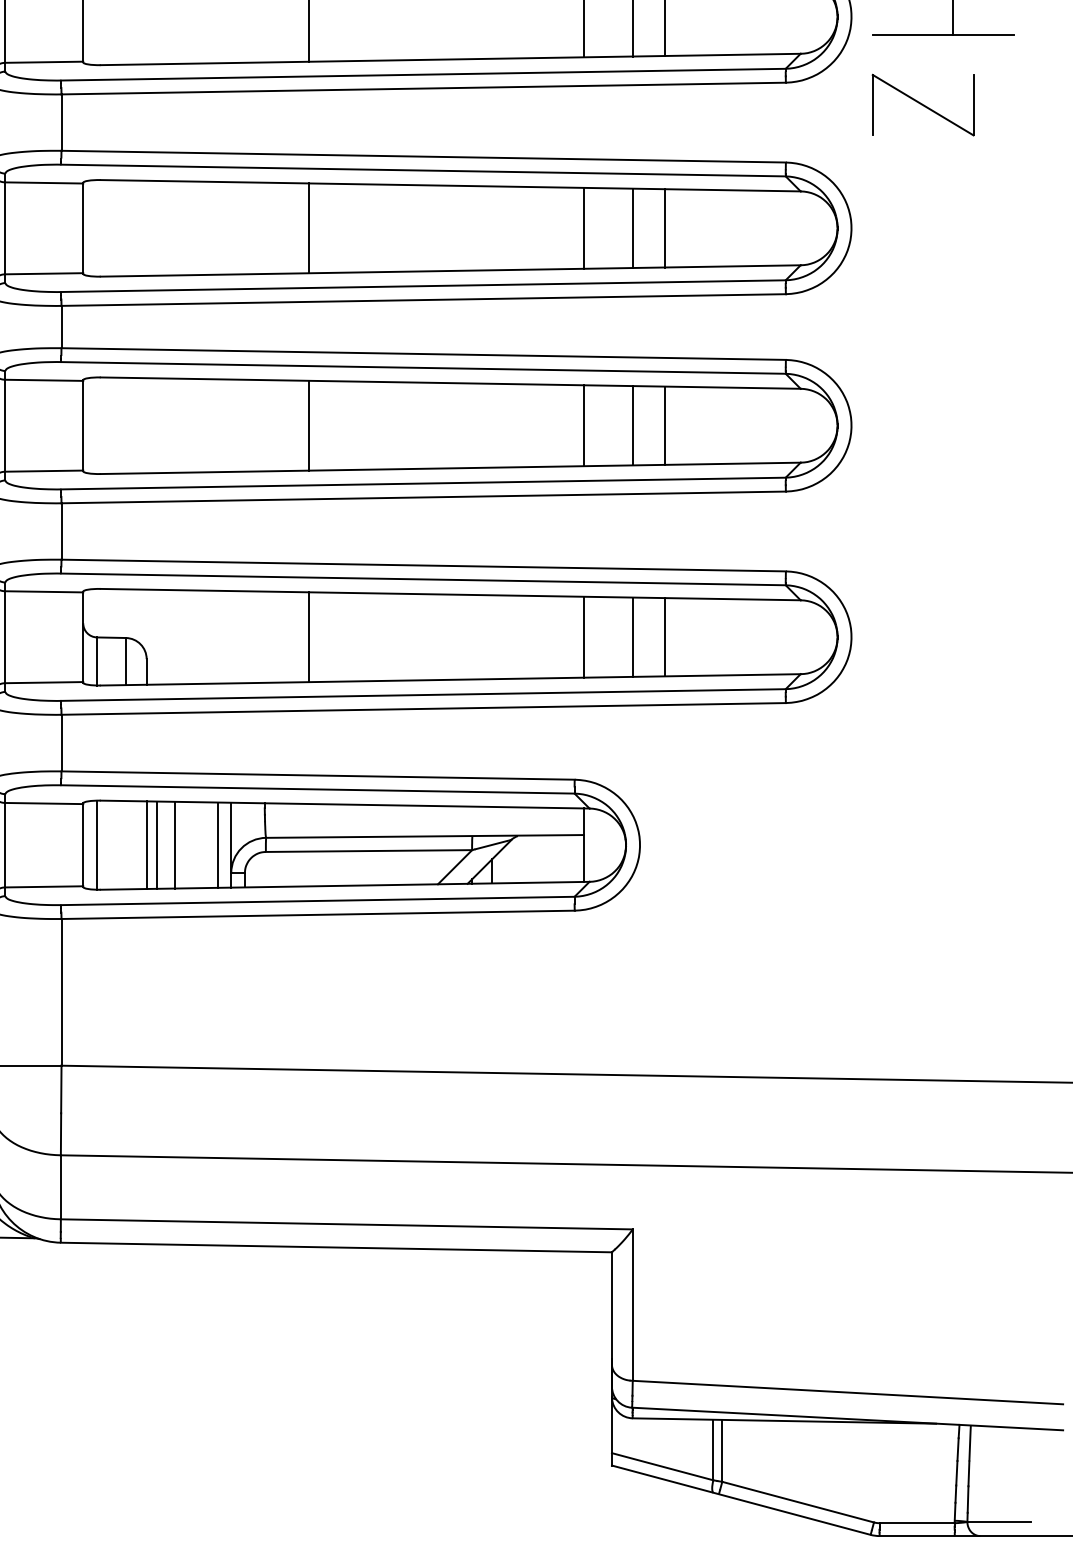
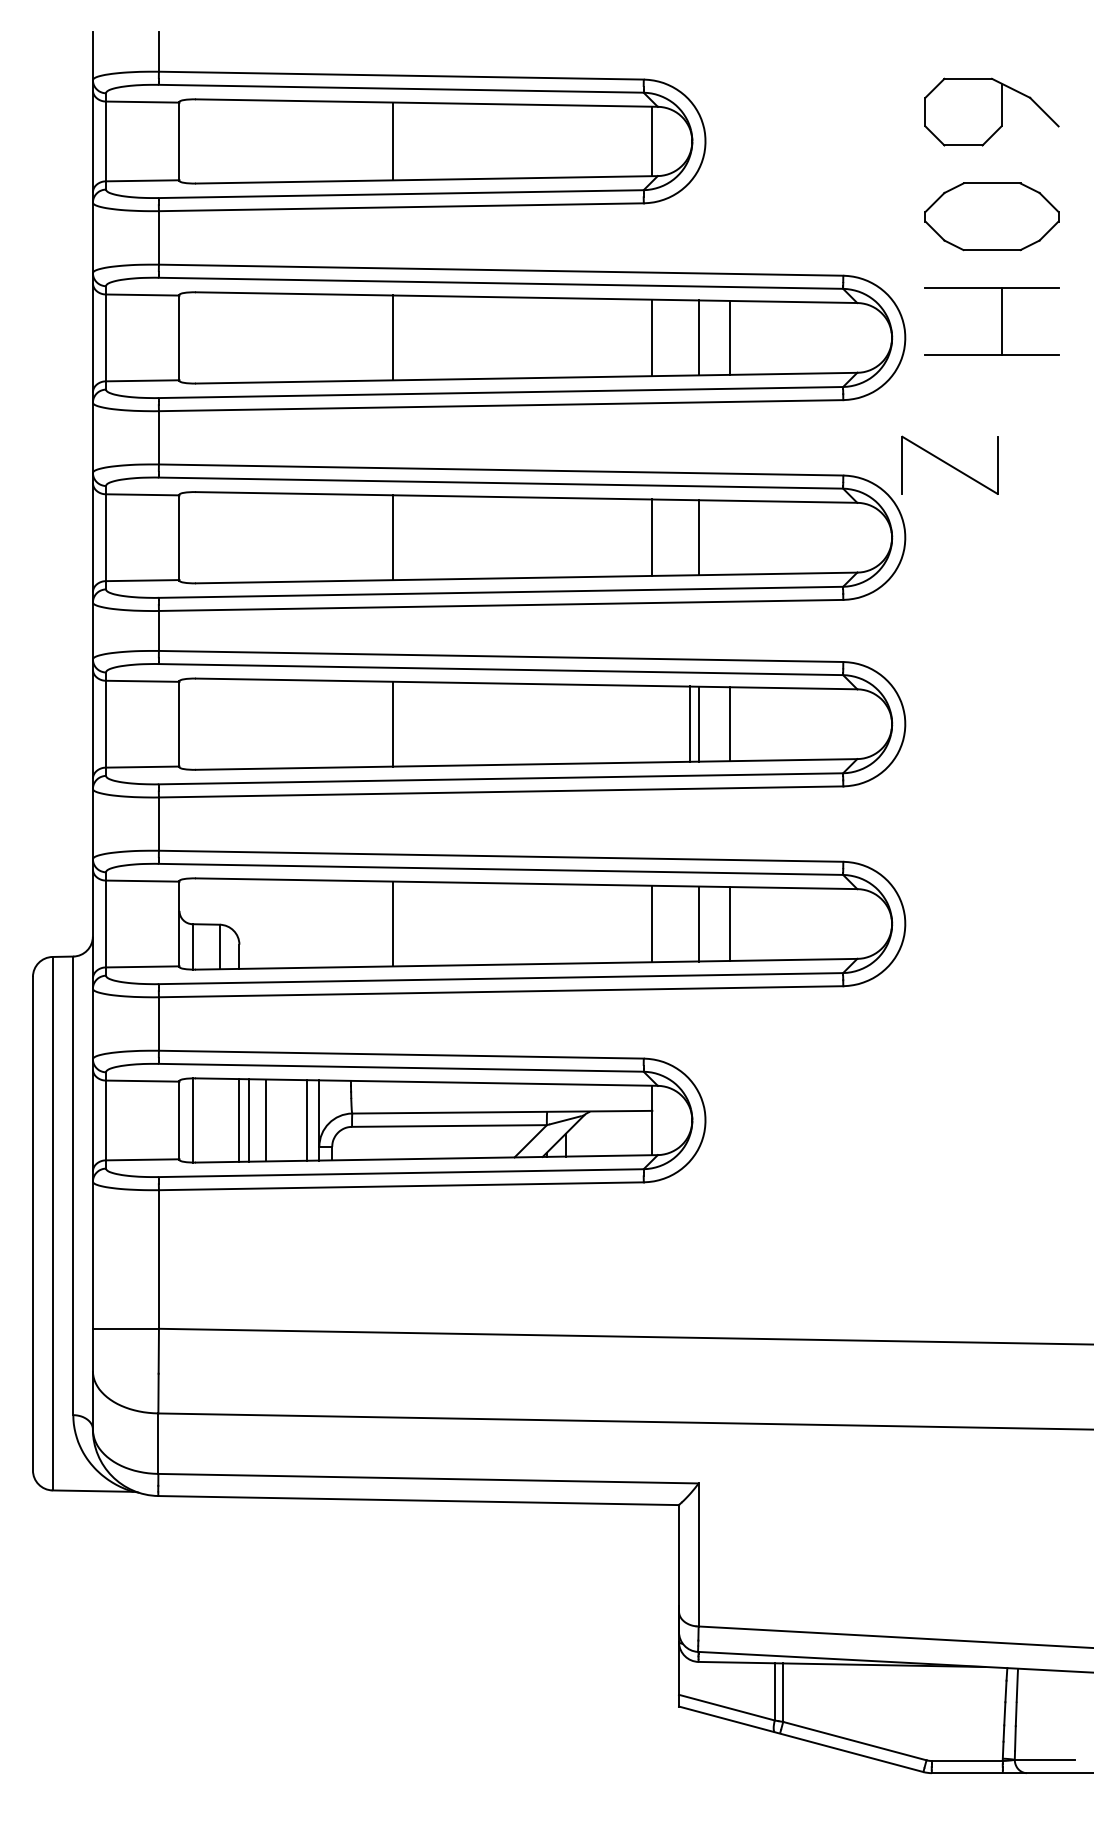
part: (922, 104) -> (949, 464), moved
line: (665, 228) -> (729, 537), removed
line: (583, 424) -> (690, 723), moved

